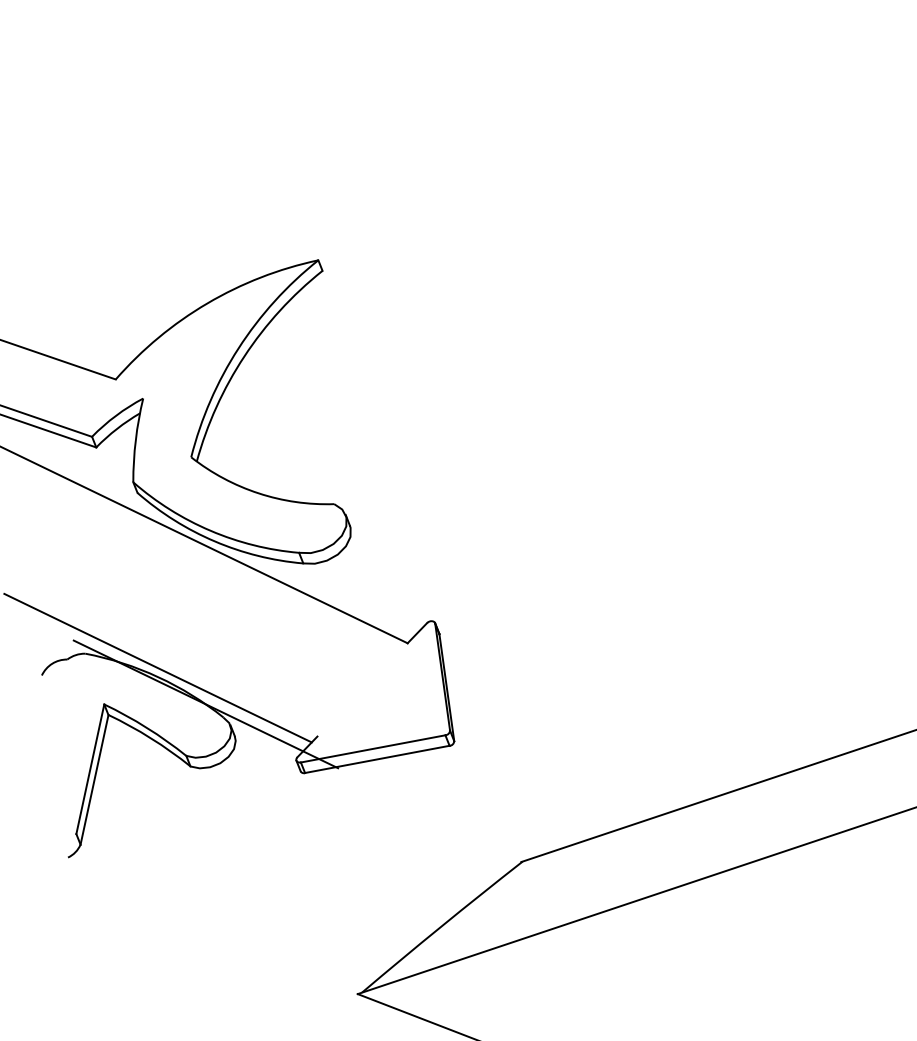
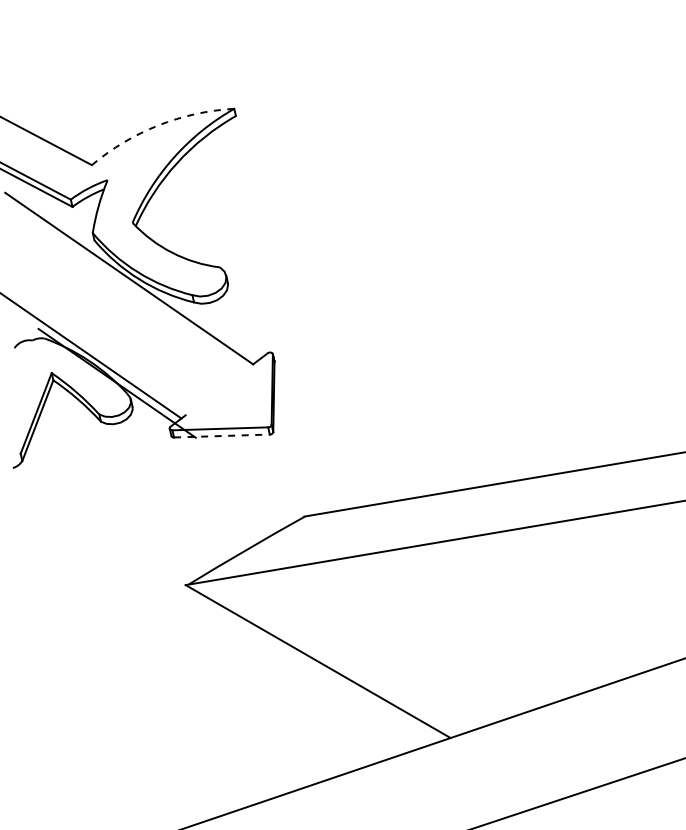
arc: (207, 303) -> (158, 125), solid -> dashed
line: (376, 760) -> (221, 436), solid -> dashed

